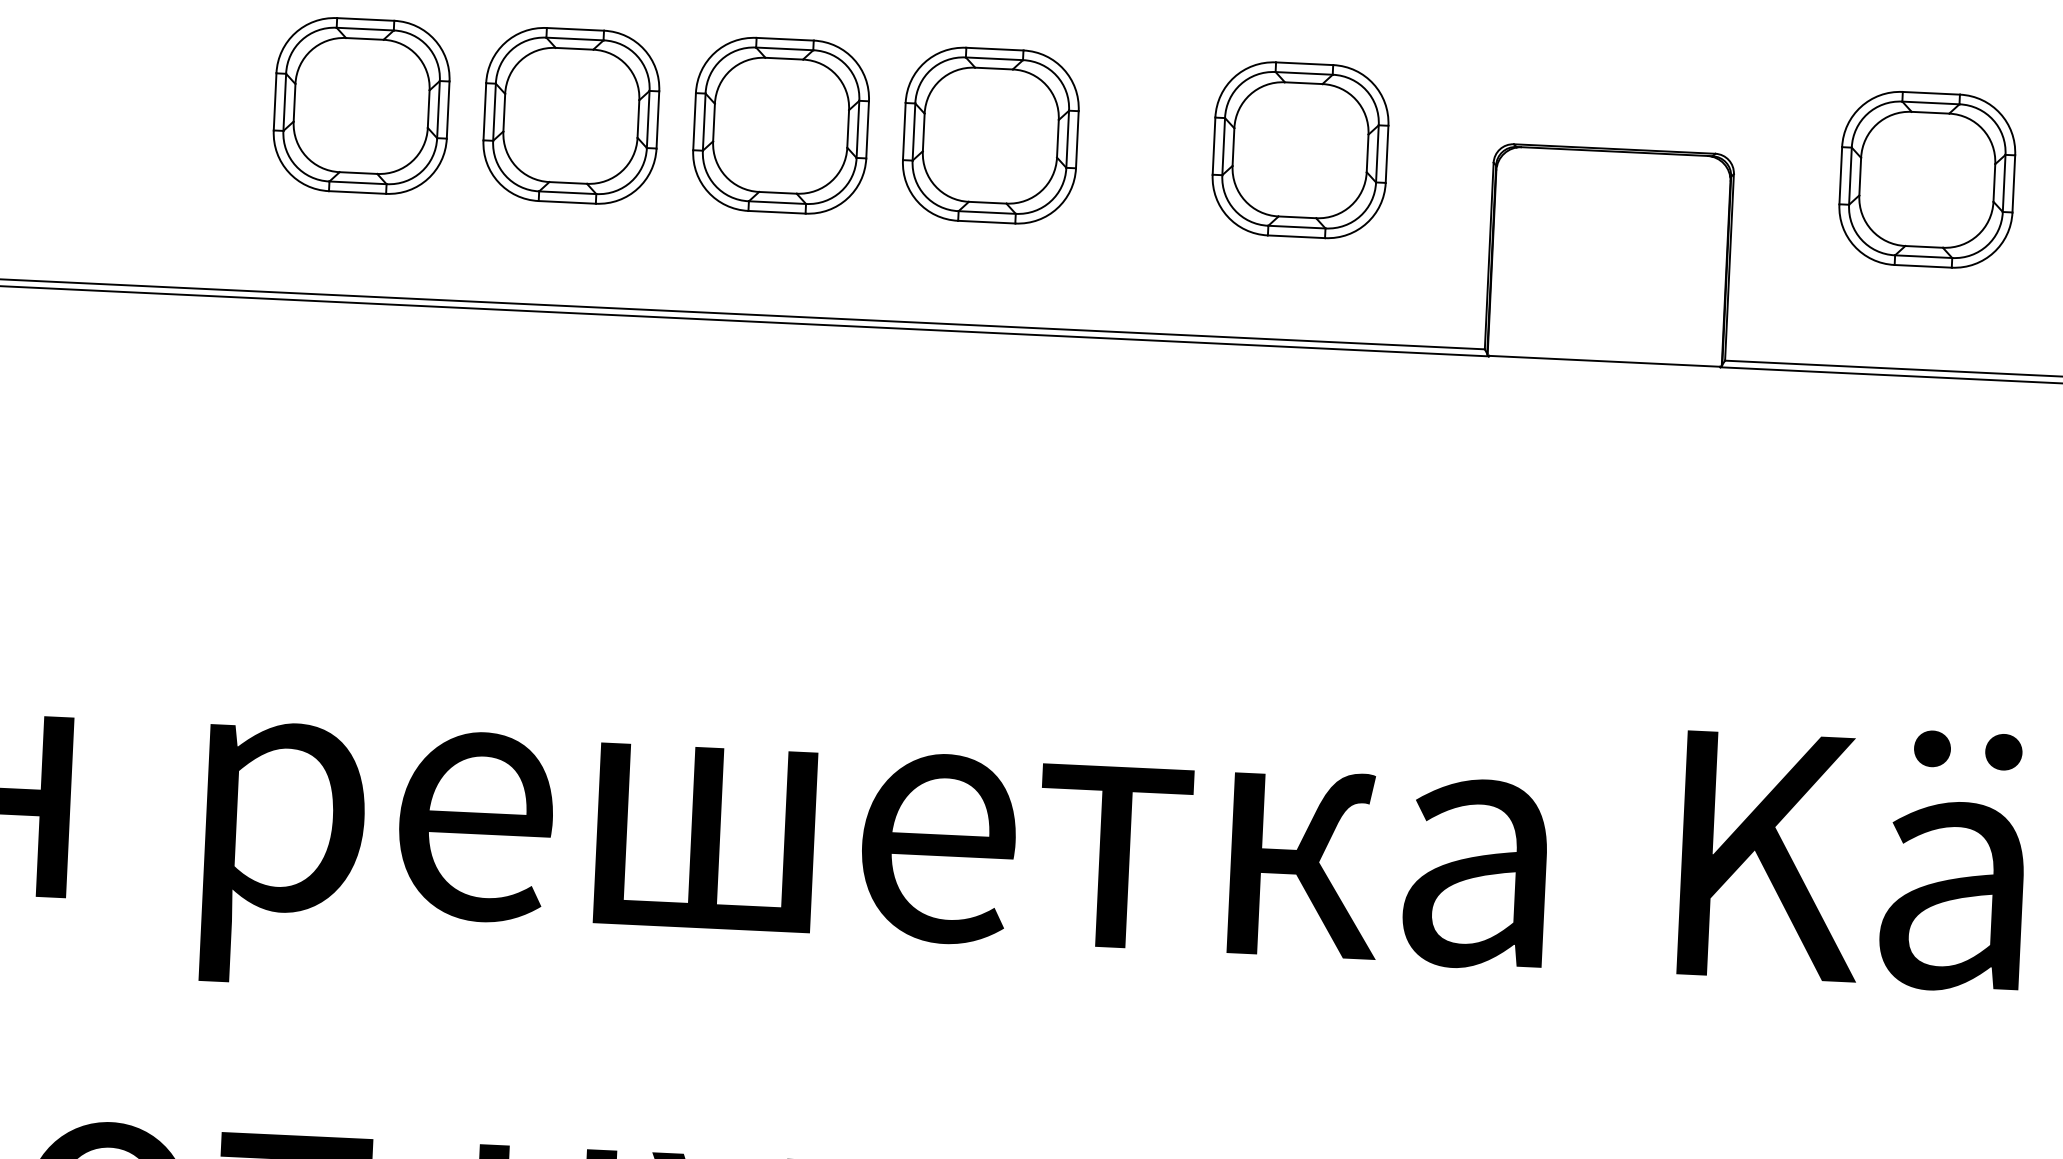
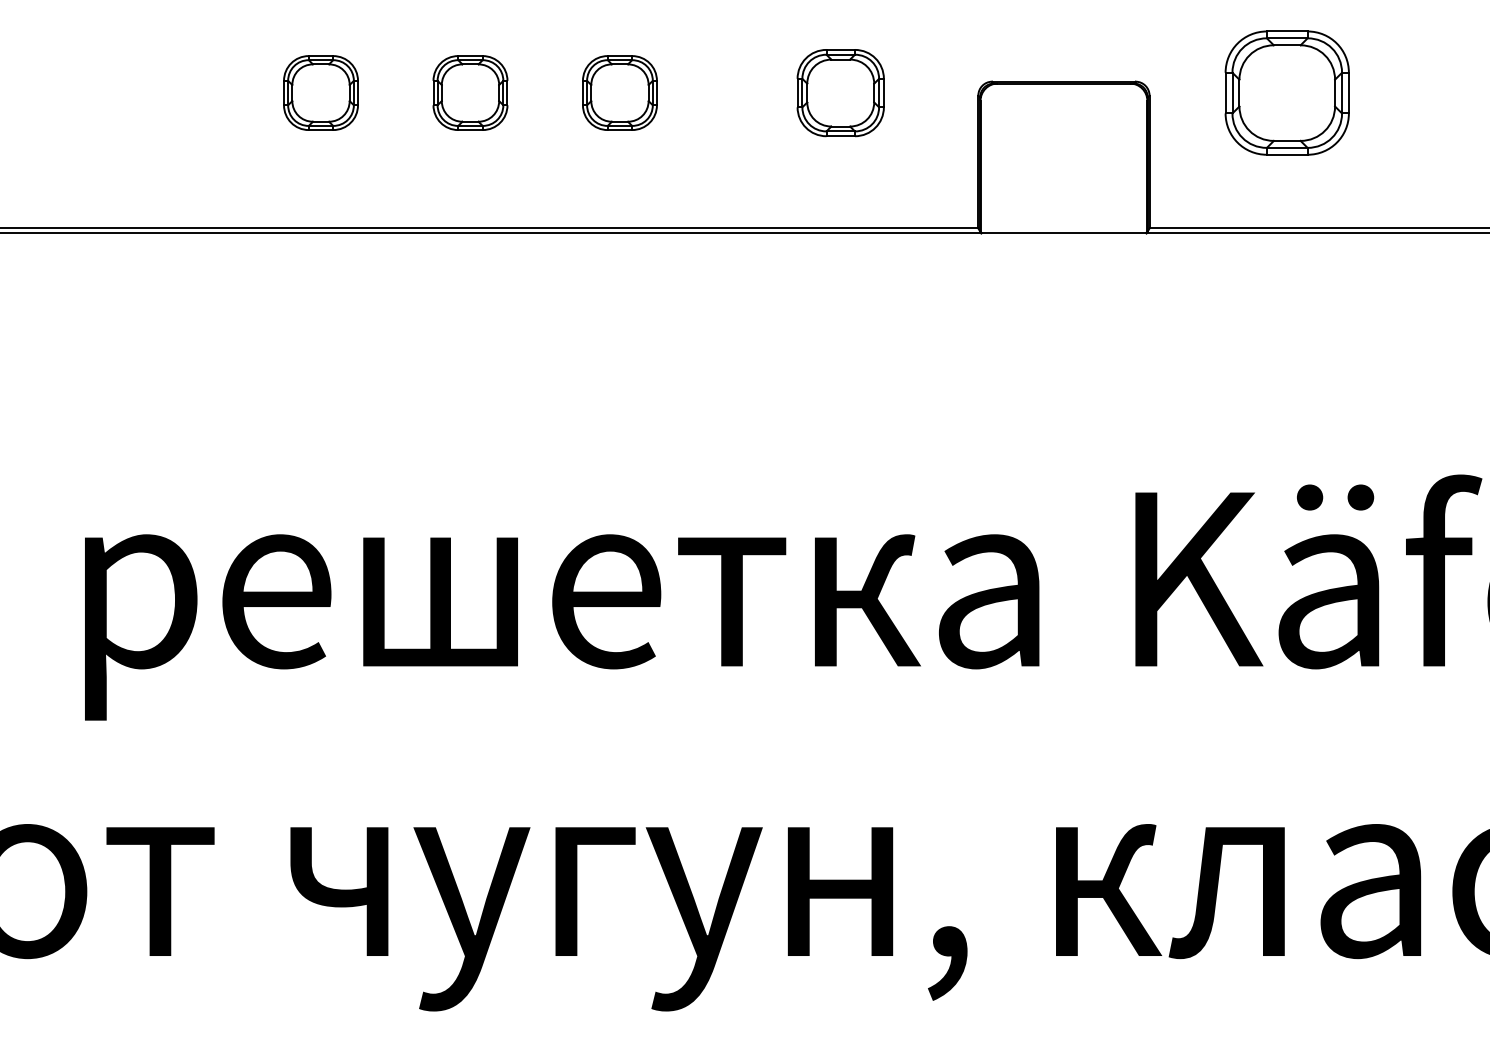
part: (361, 105) -> (171, 92), removed
part: (570, 114) -> (320, 92), size x0.6
part: (781, 124) -> (470, 92), size x0.6
part: (990, 134) -> (619, 92), size x0.6
part: (1300, 149) -> (840, 92), size x0.7

